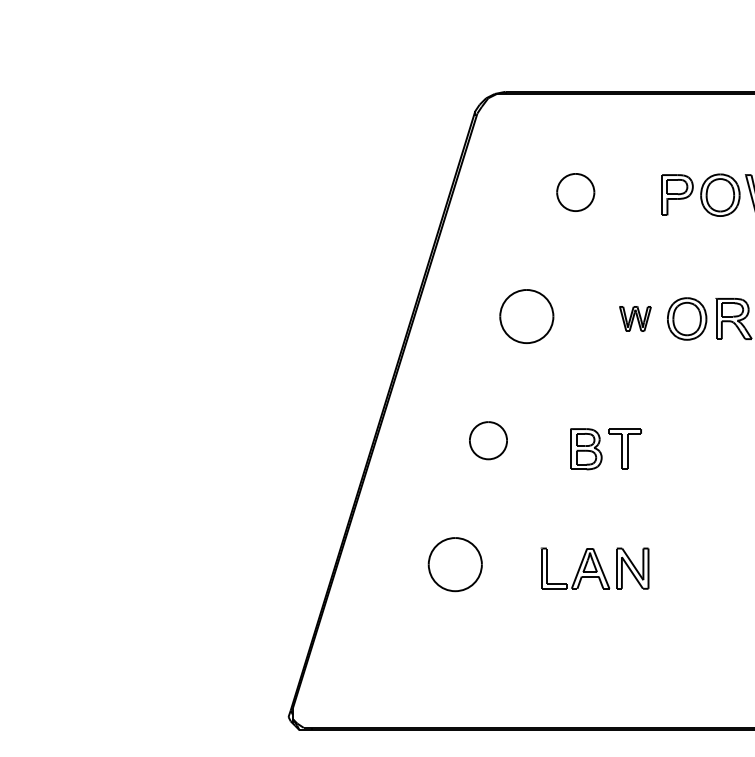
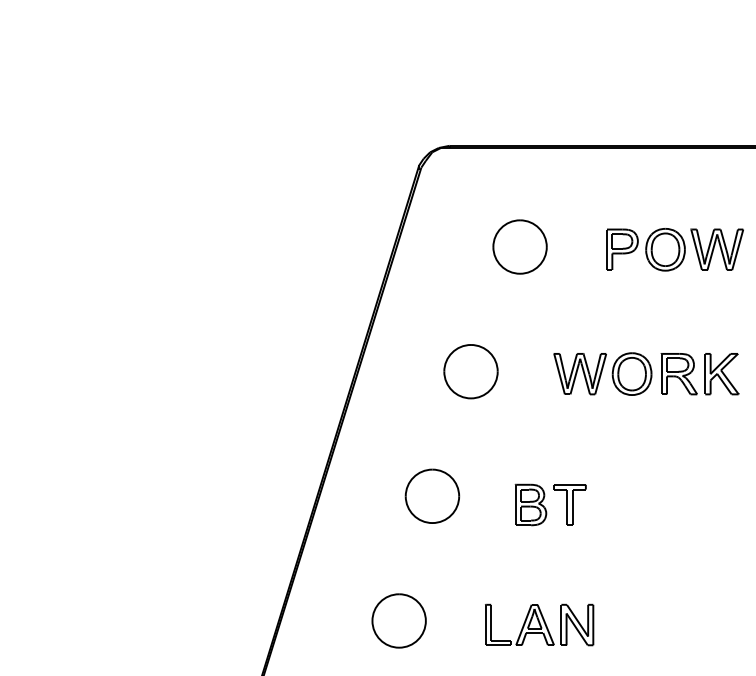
part: (575, 192) -> (519, 246), size x1.43
part: (635, 318) -> (580, 373), size x1.67
part: (488, 440) -> (432, 496), size x1.43

